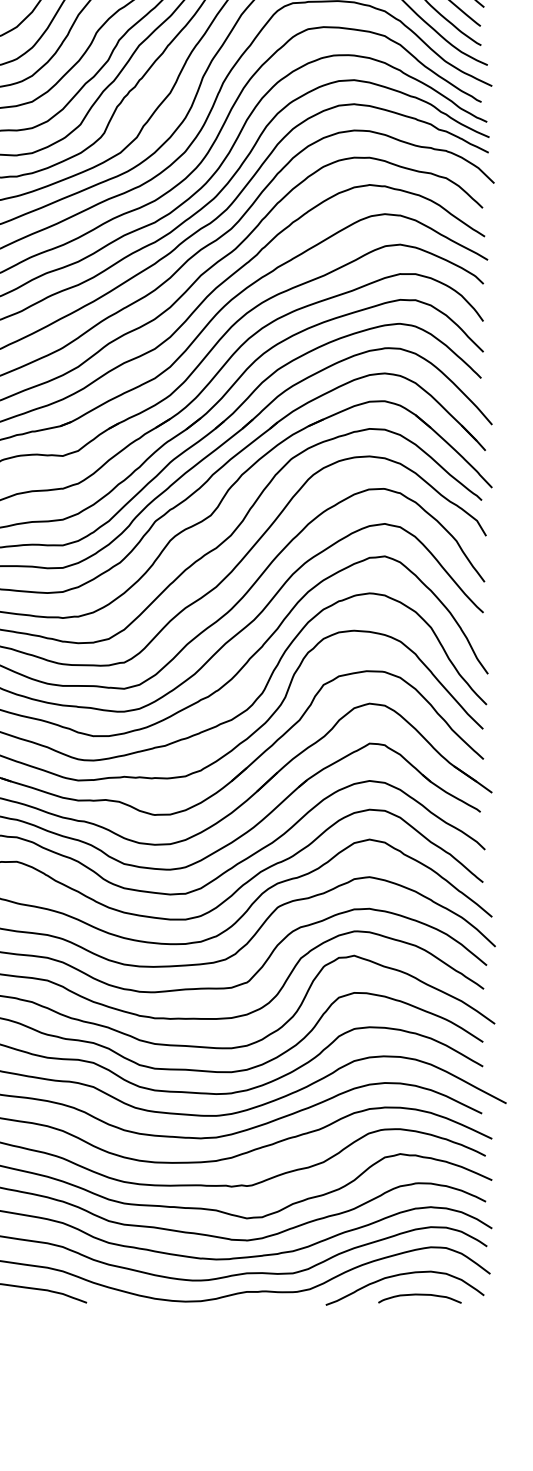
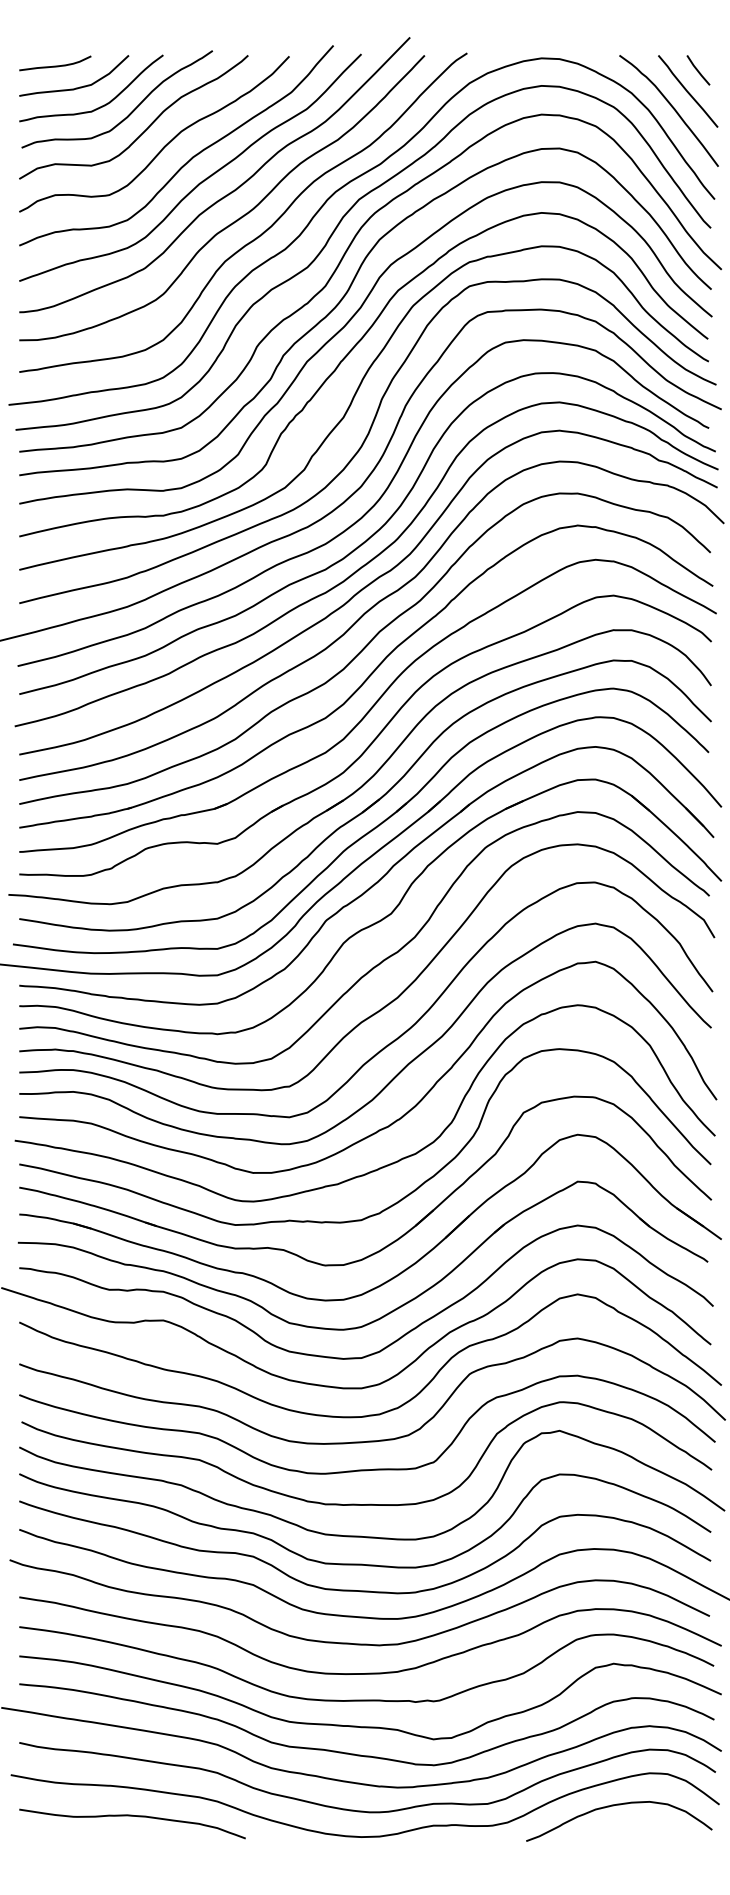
curve: (419, 1295) -> (636, 1829), removed

